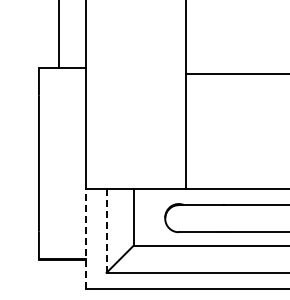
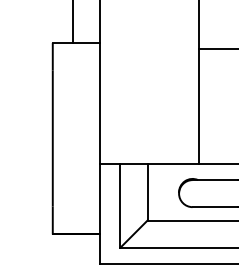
line: (106, 231) -> (120, 206), dashed -> solid
line: (86, 239) -> (100, 214), dashed -> solid

